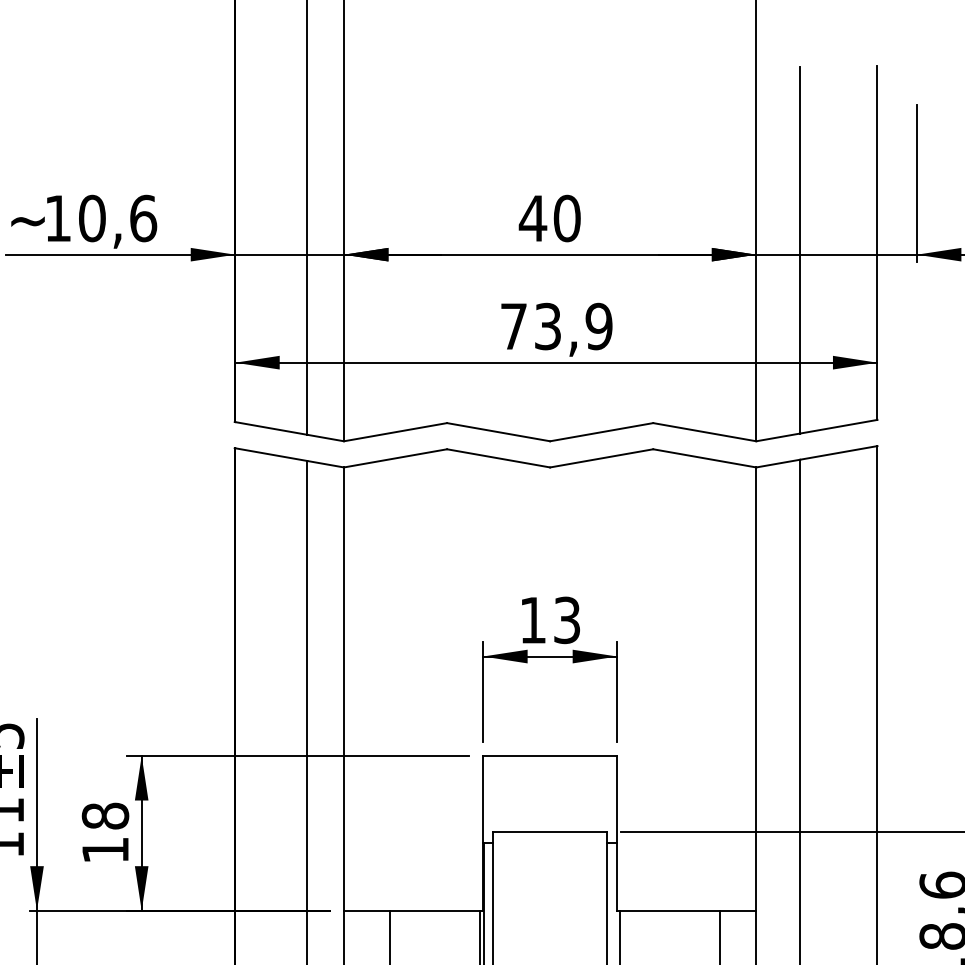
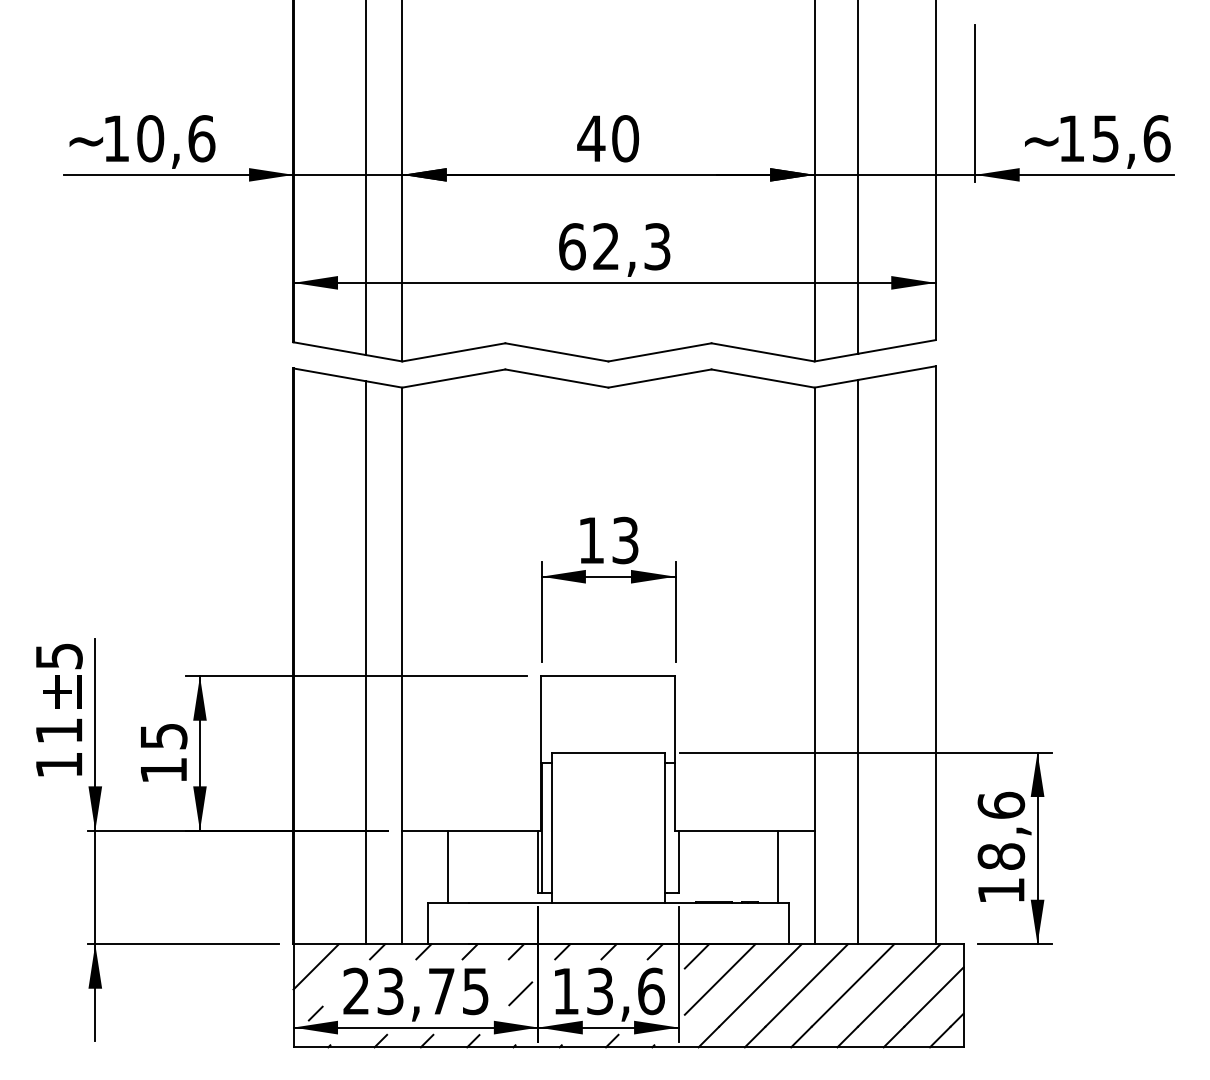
text: (556, 326) -> (614, 246), 73,9 -> 62,3
text: (105, 816) -> (163, 736), 18 -> 15

